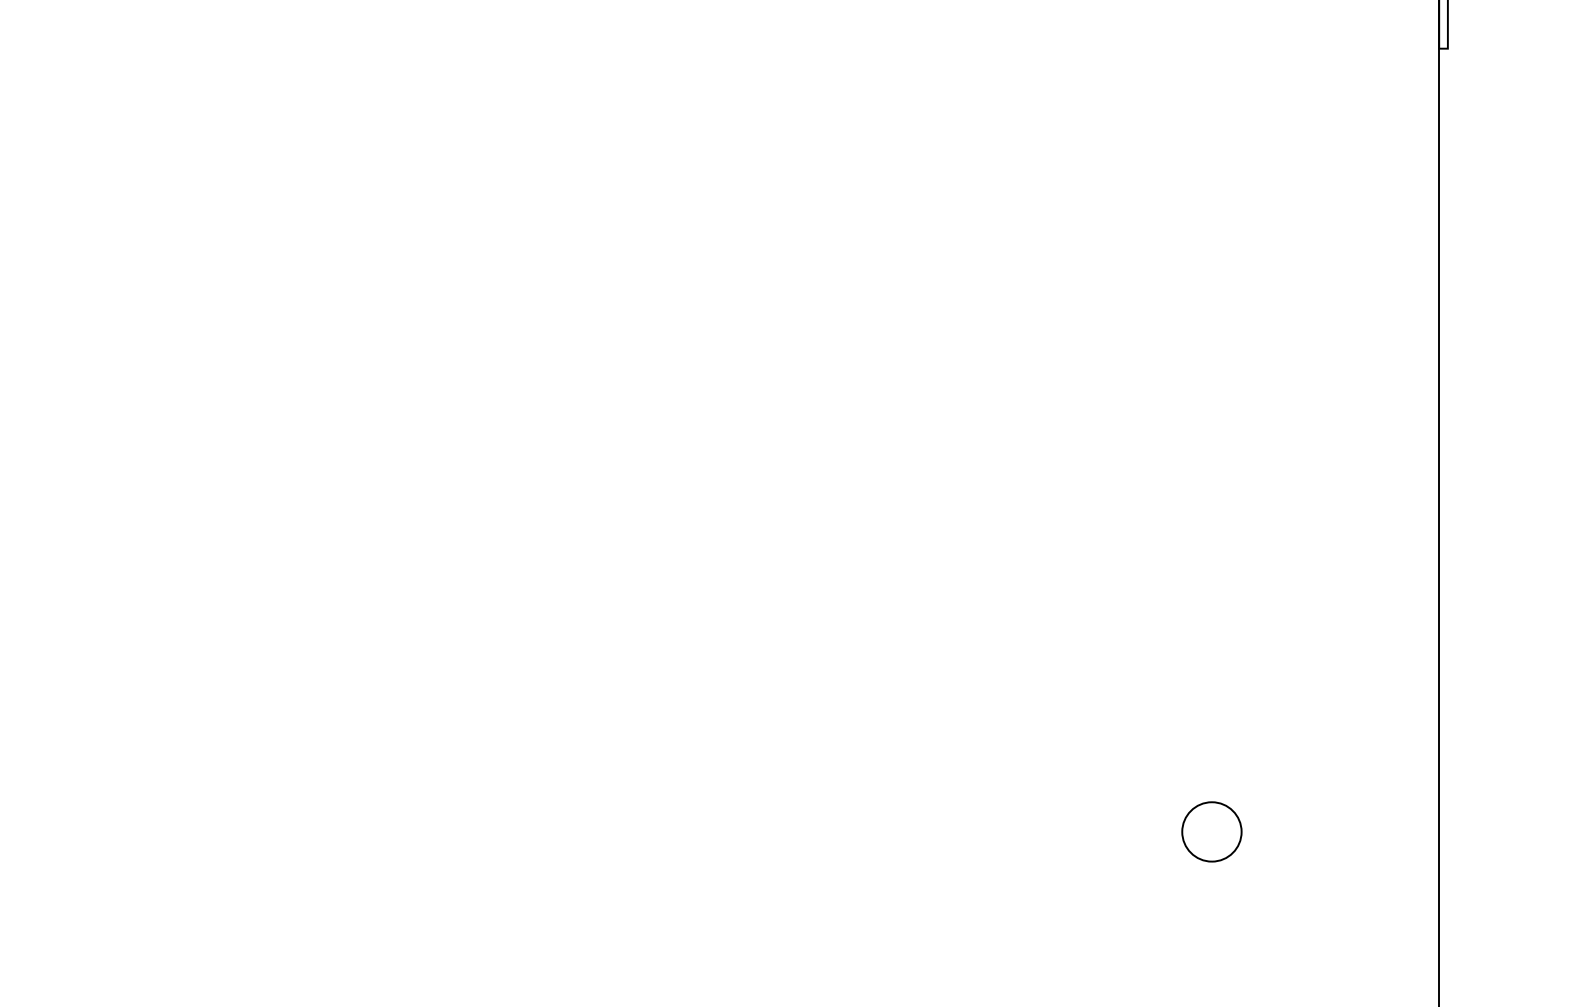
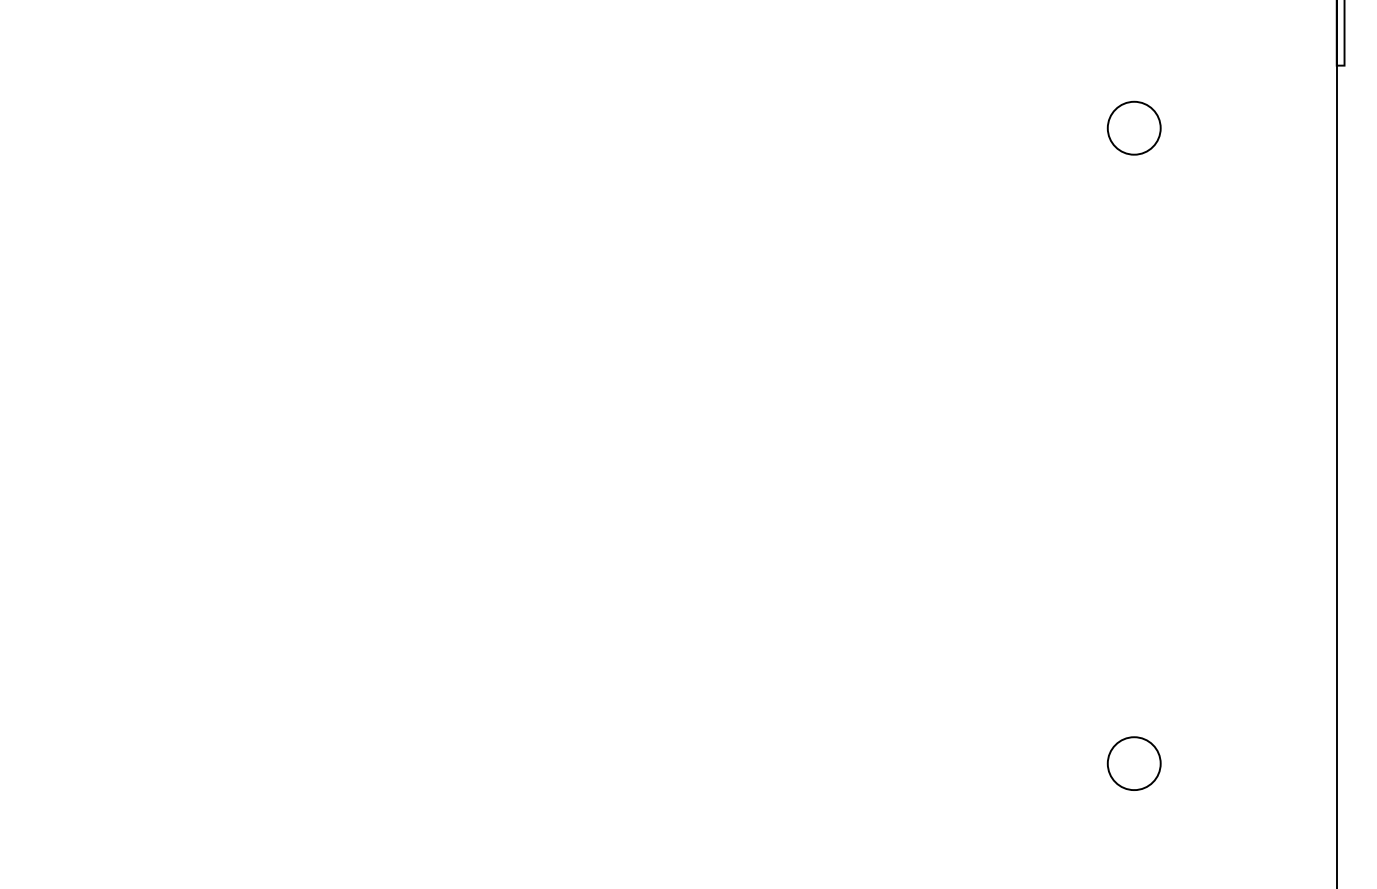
part: (1211, 118) -> (1133, 127), added

